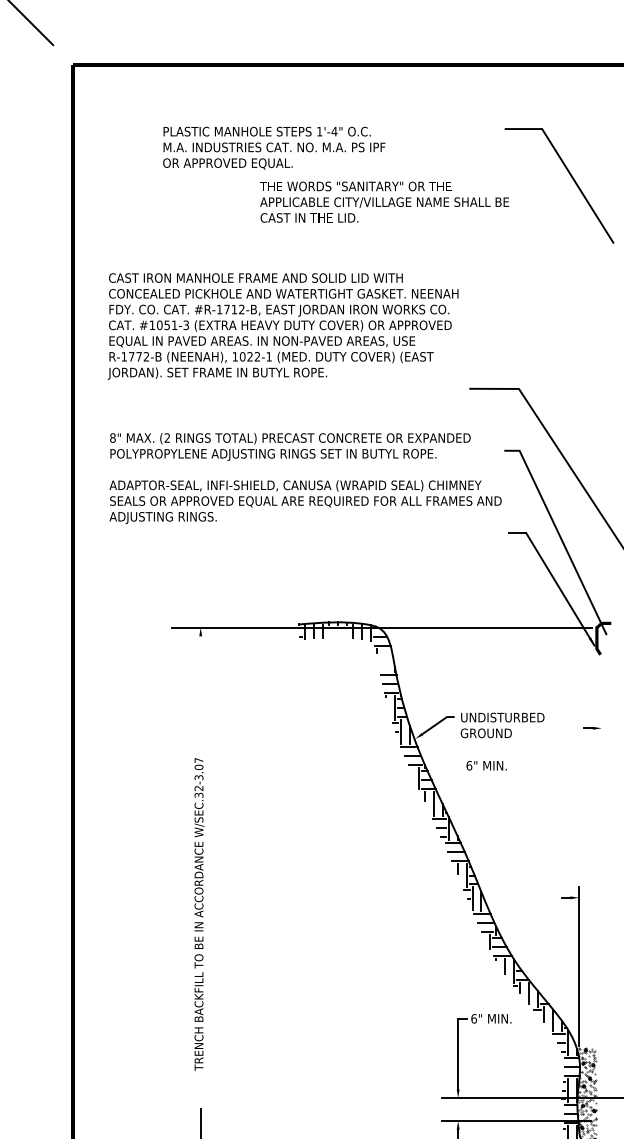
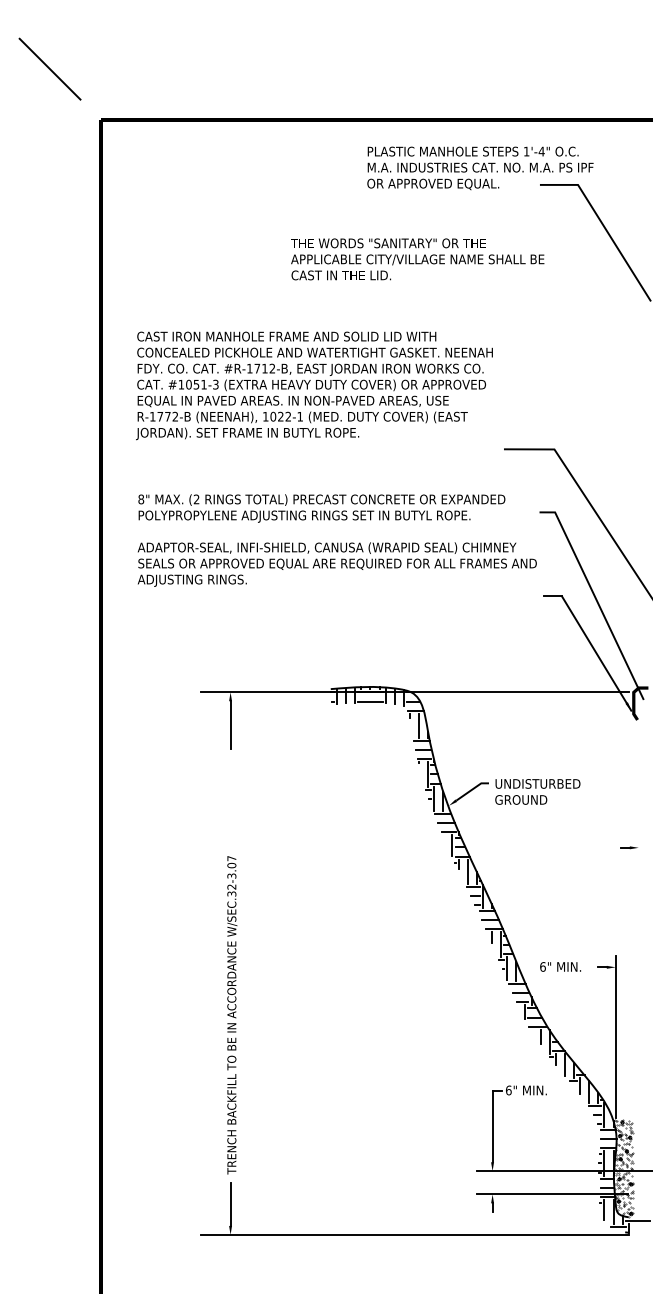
text: (274, 148) -> (480, 168), moved
line: (338, 636) -> (370, 701), added
line: (200, 660) -> (230, 725), added
line: (386, 660) -> (419, 725), added
part: (591, 727) -> (628, 847), moved
text: (486, 765) -> (560, 966), moved
text: (199, 914) -> (232, 1015), moved

